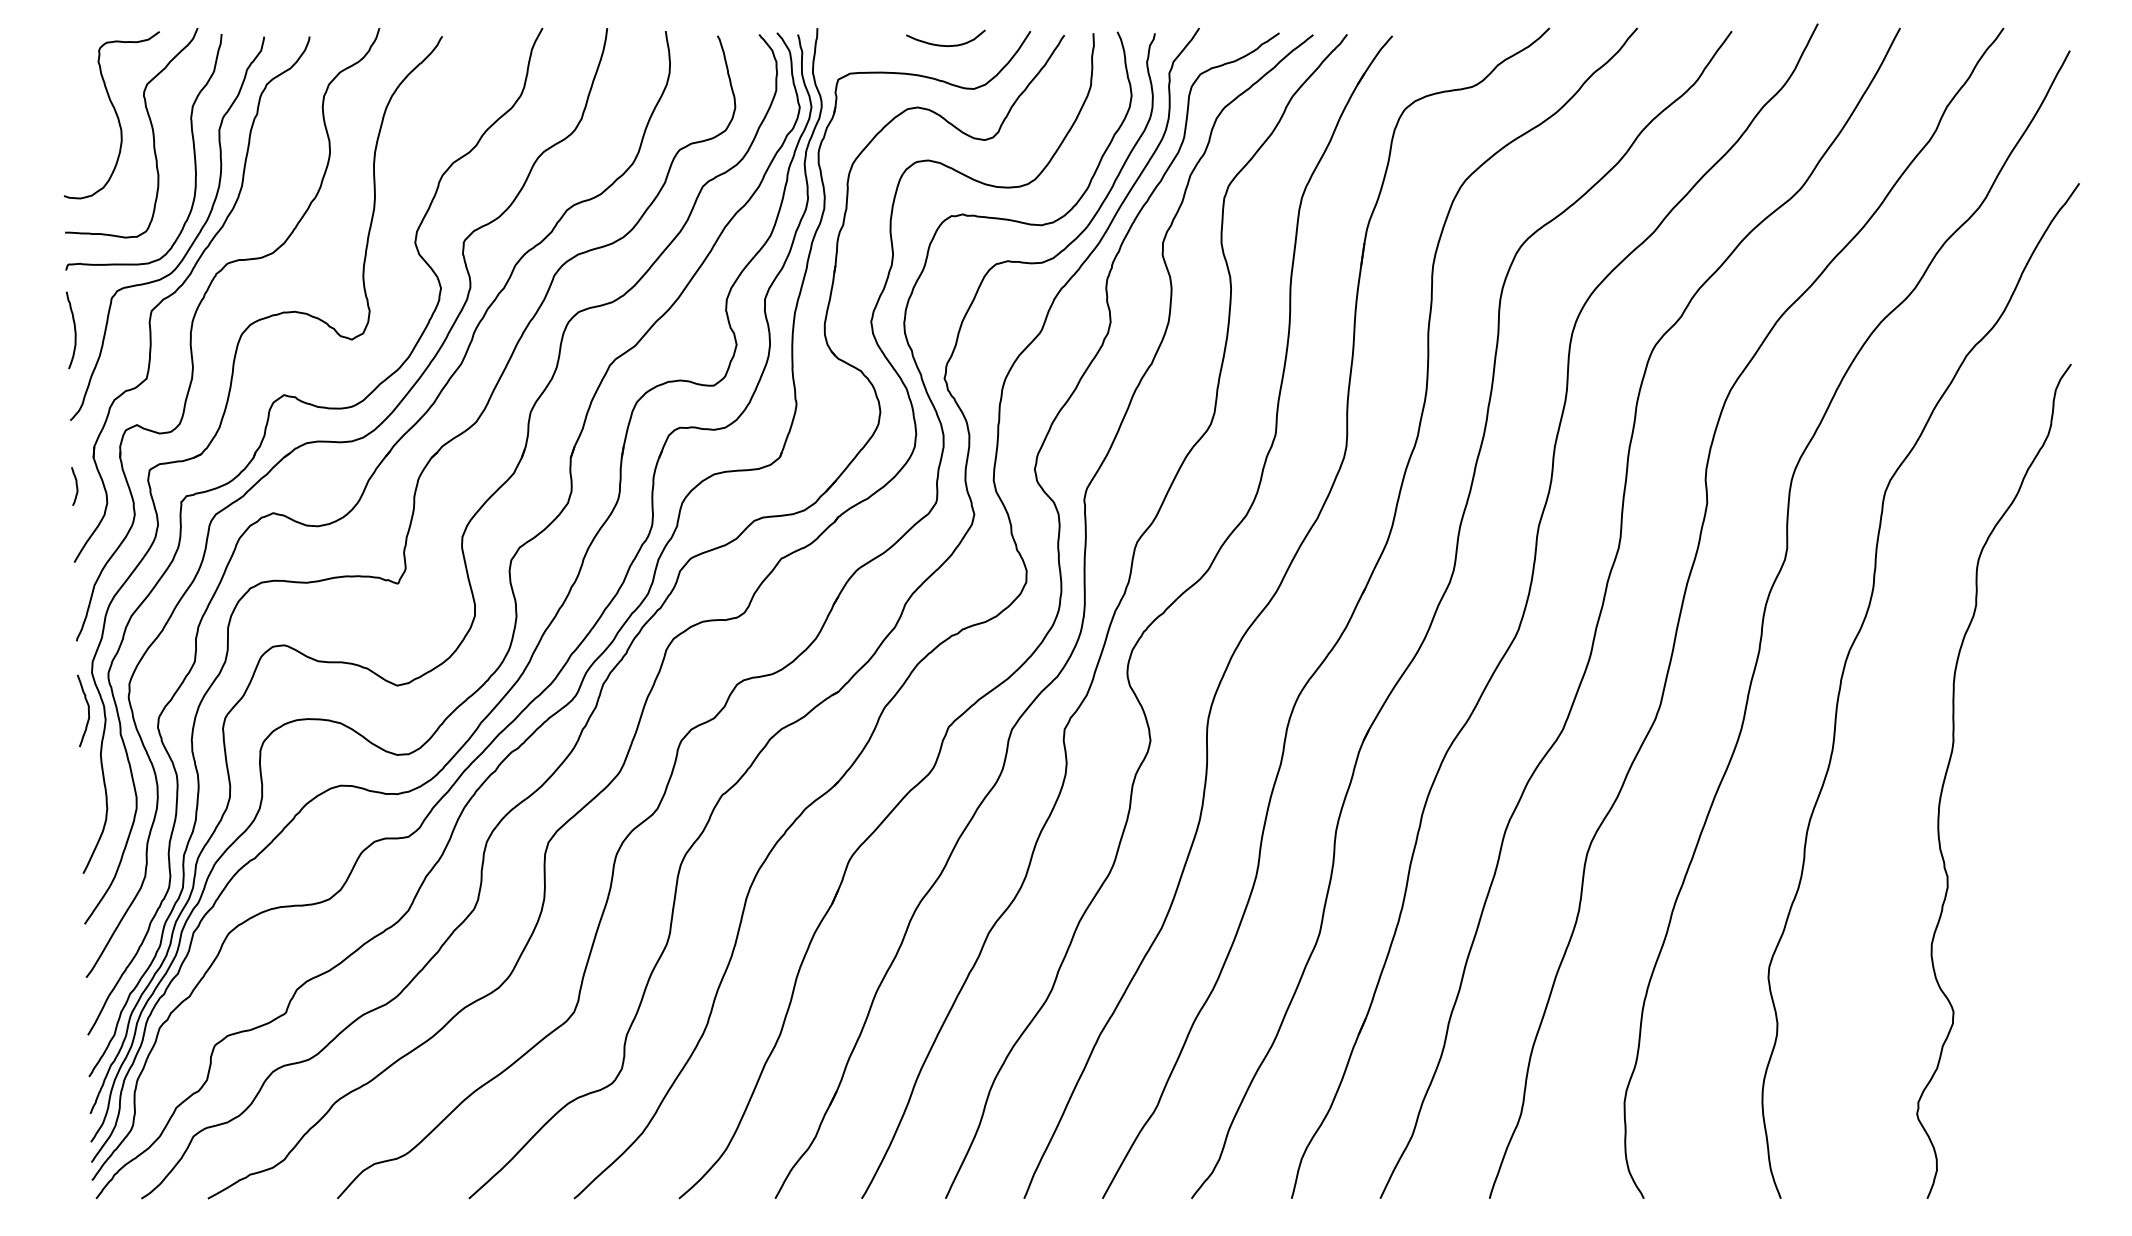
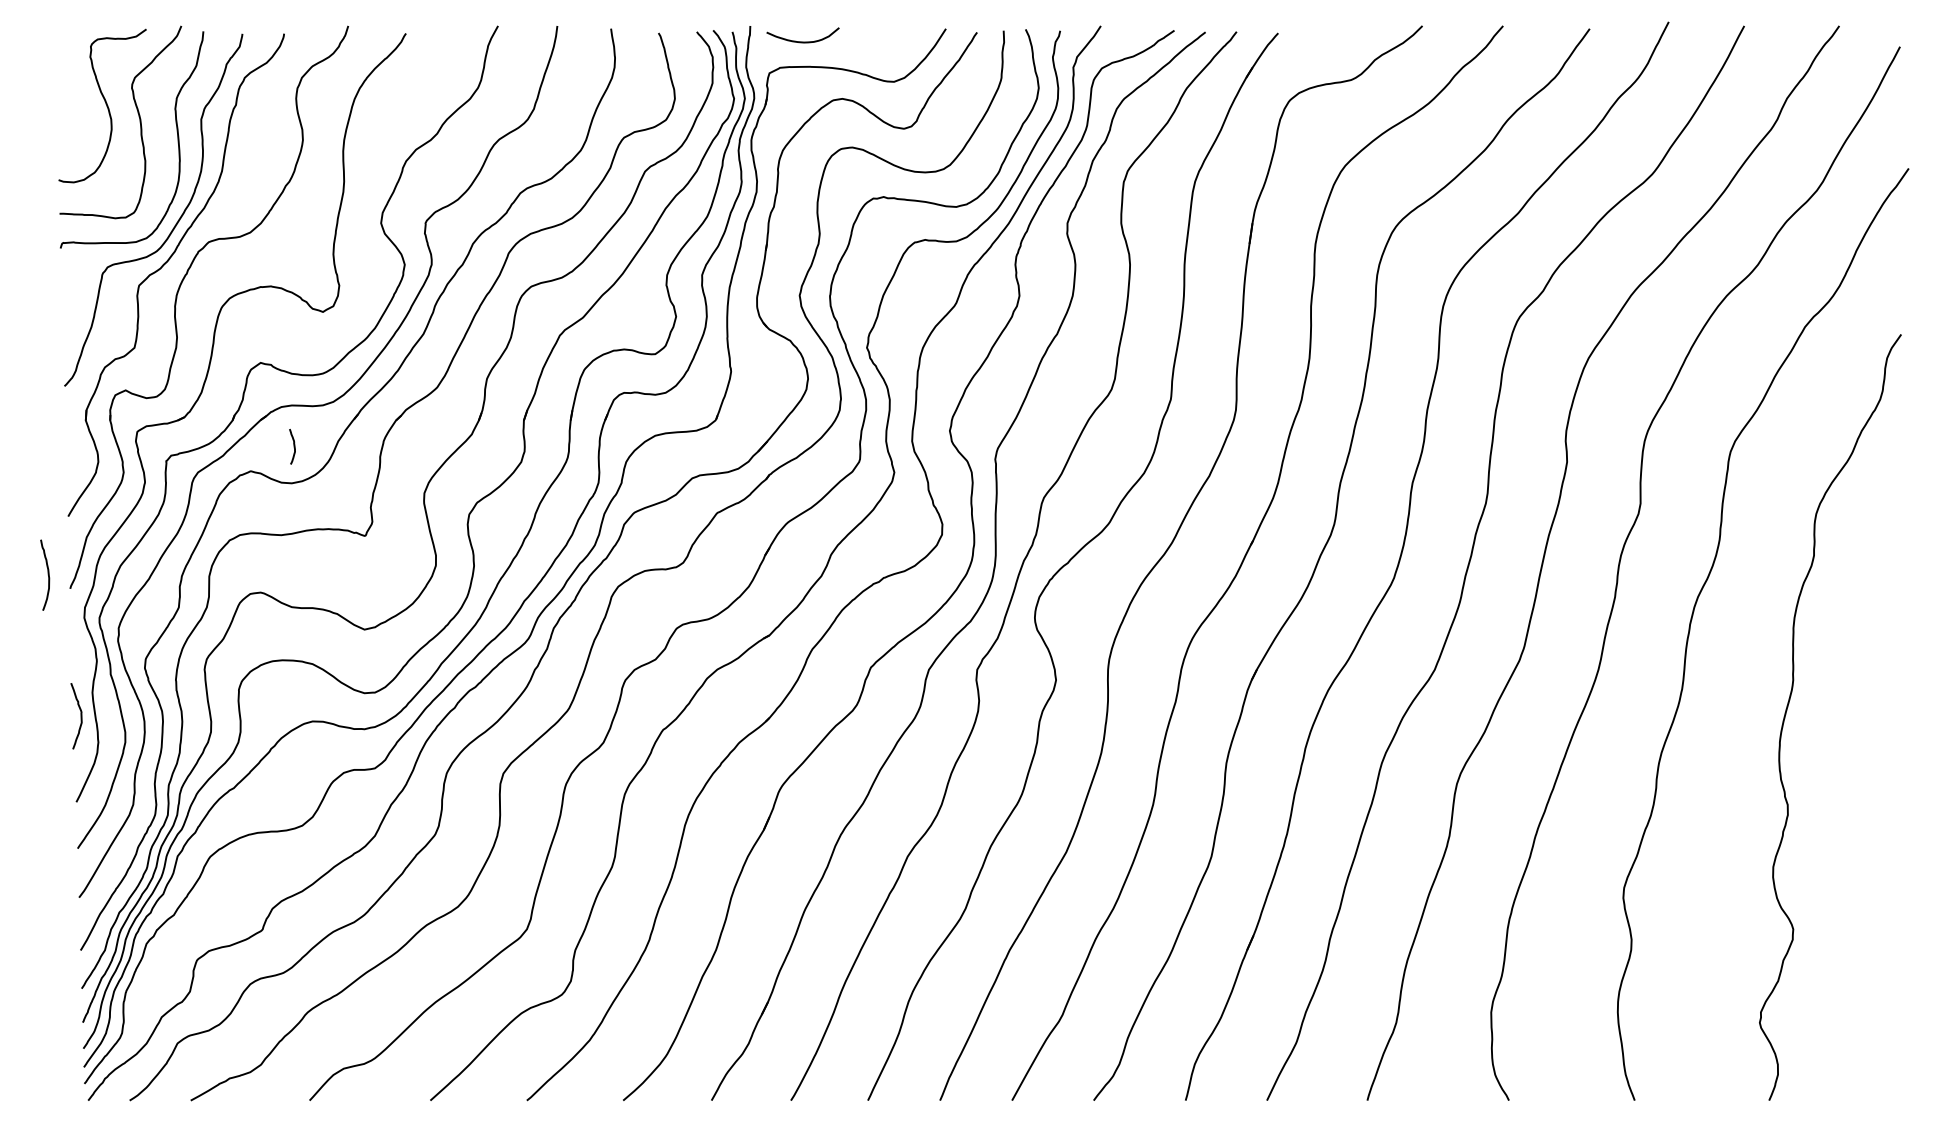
curve: (942, 44) -> (799, 41), moved
curve: (74, 330) -> (48, 575), moved
curve: (76, 486) -> (294, 446), moved
curve: (87, 708) -> (80, 713), moved

